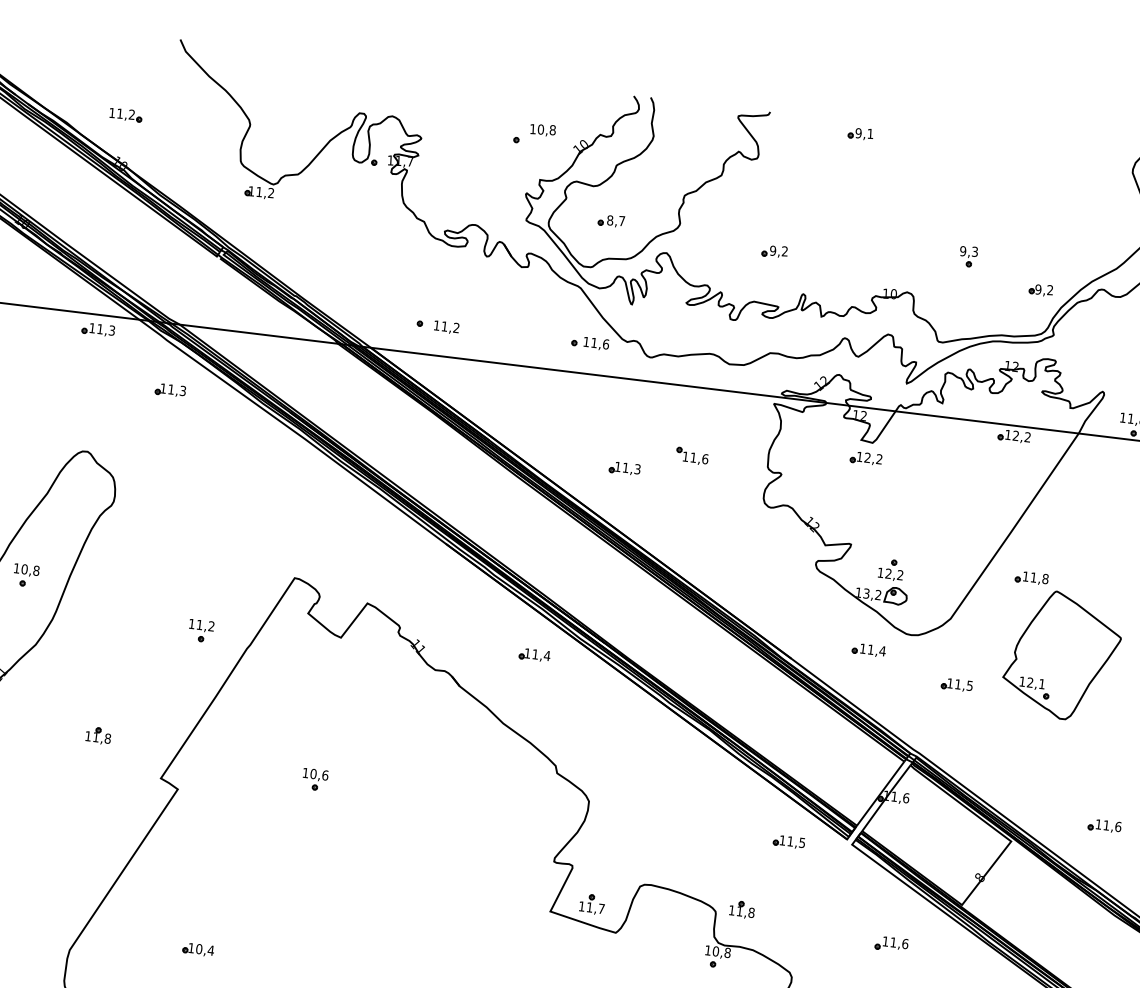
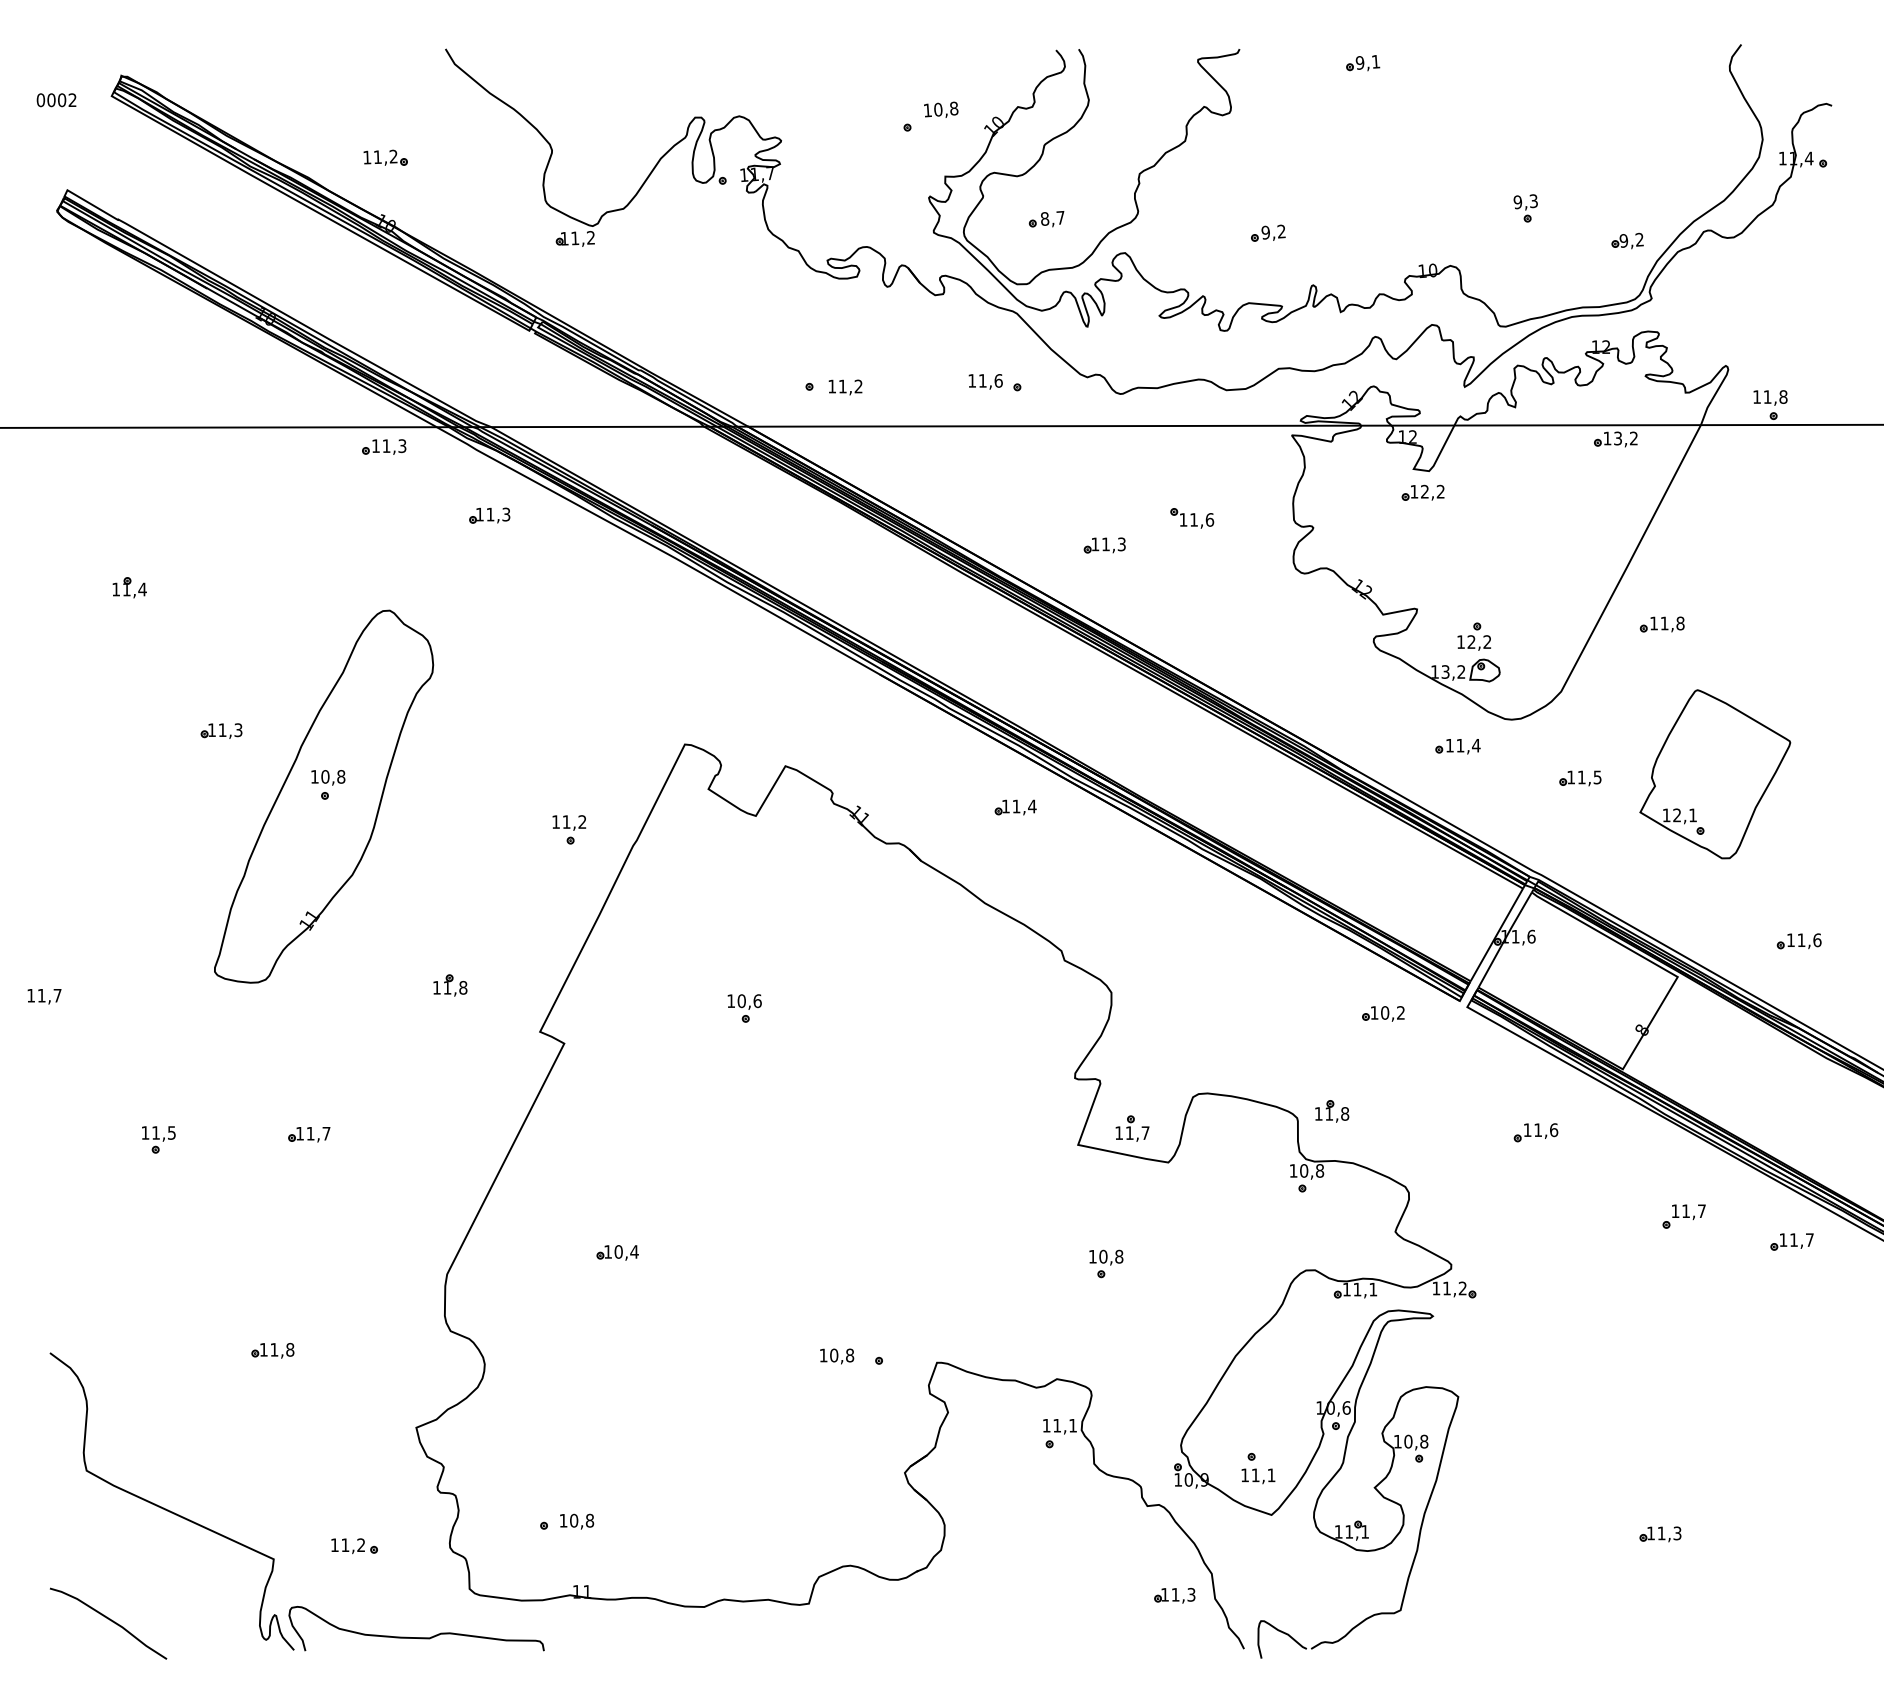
text: (596, 343) -> (985, 381), moved
text: (1015, 435) -> (1617, 438), 12,2 -> 13,2
part: (1062, 655) -> (1715, 774), moved
text: (796, 841) -> (1392, 1012), 11,5 -> 10,2

